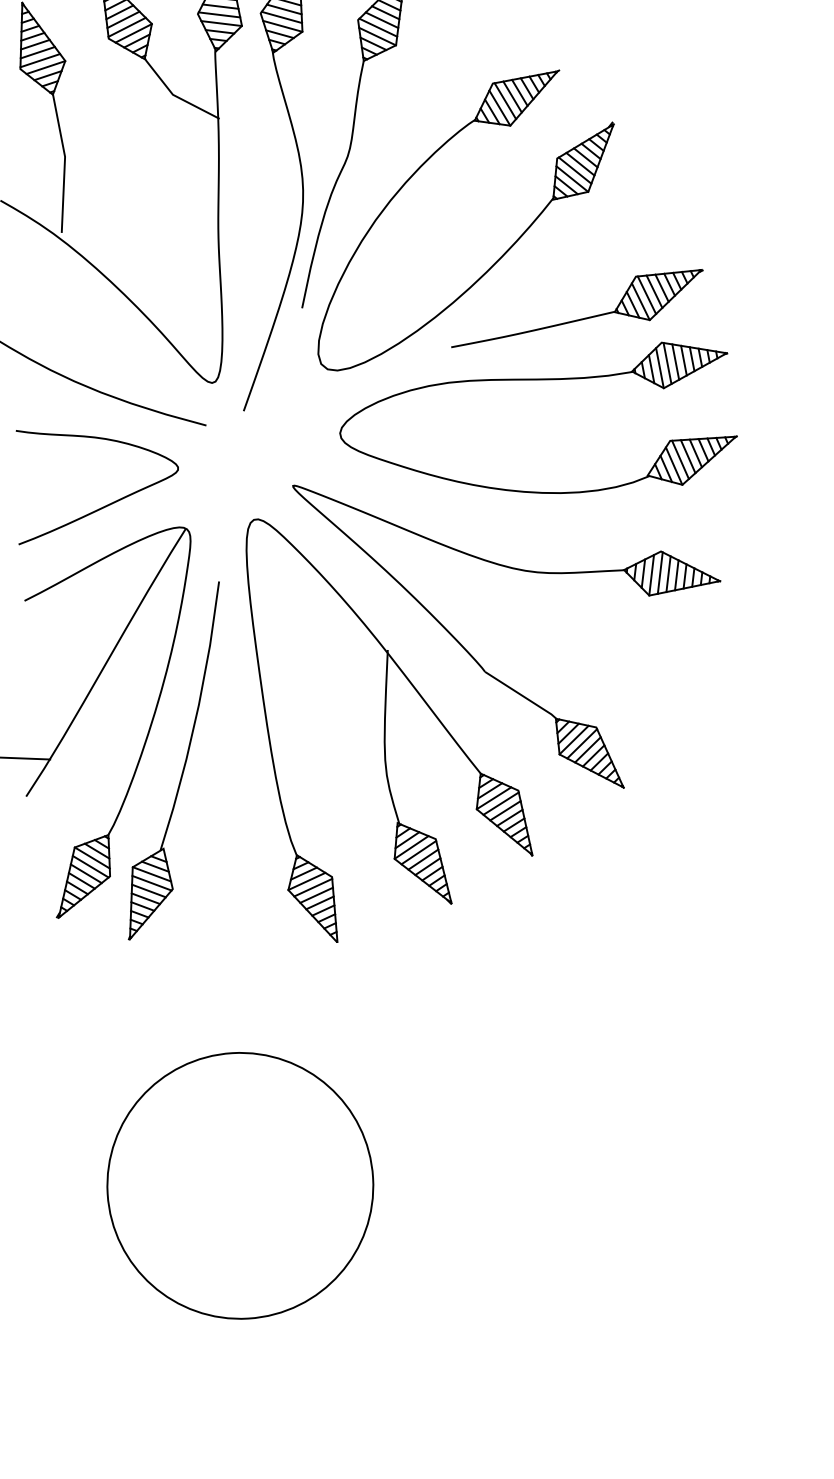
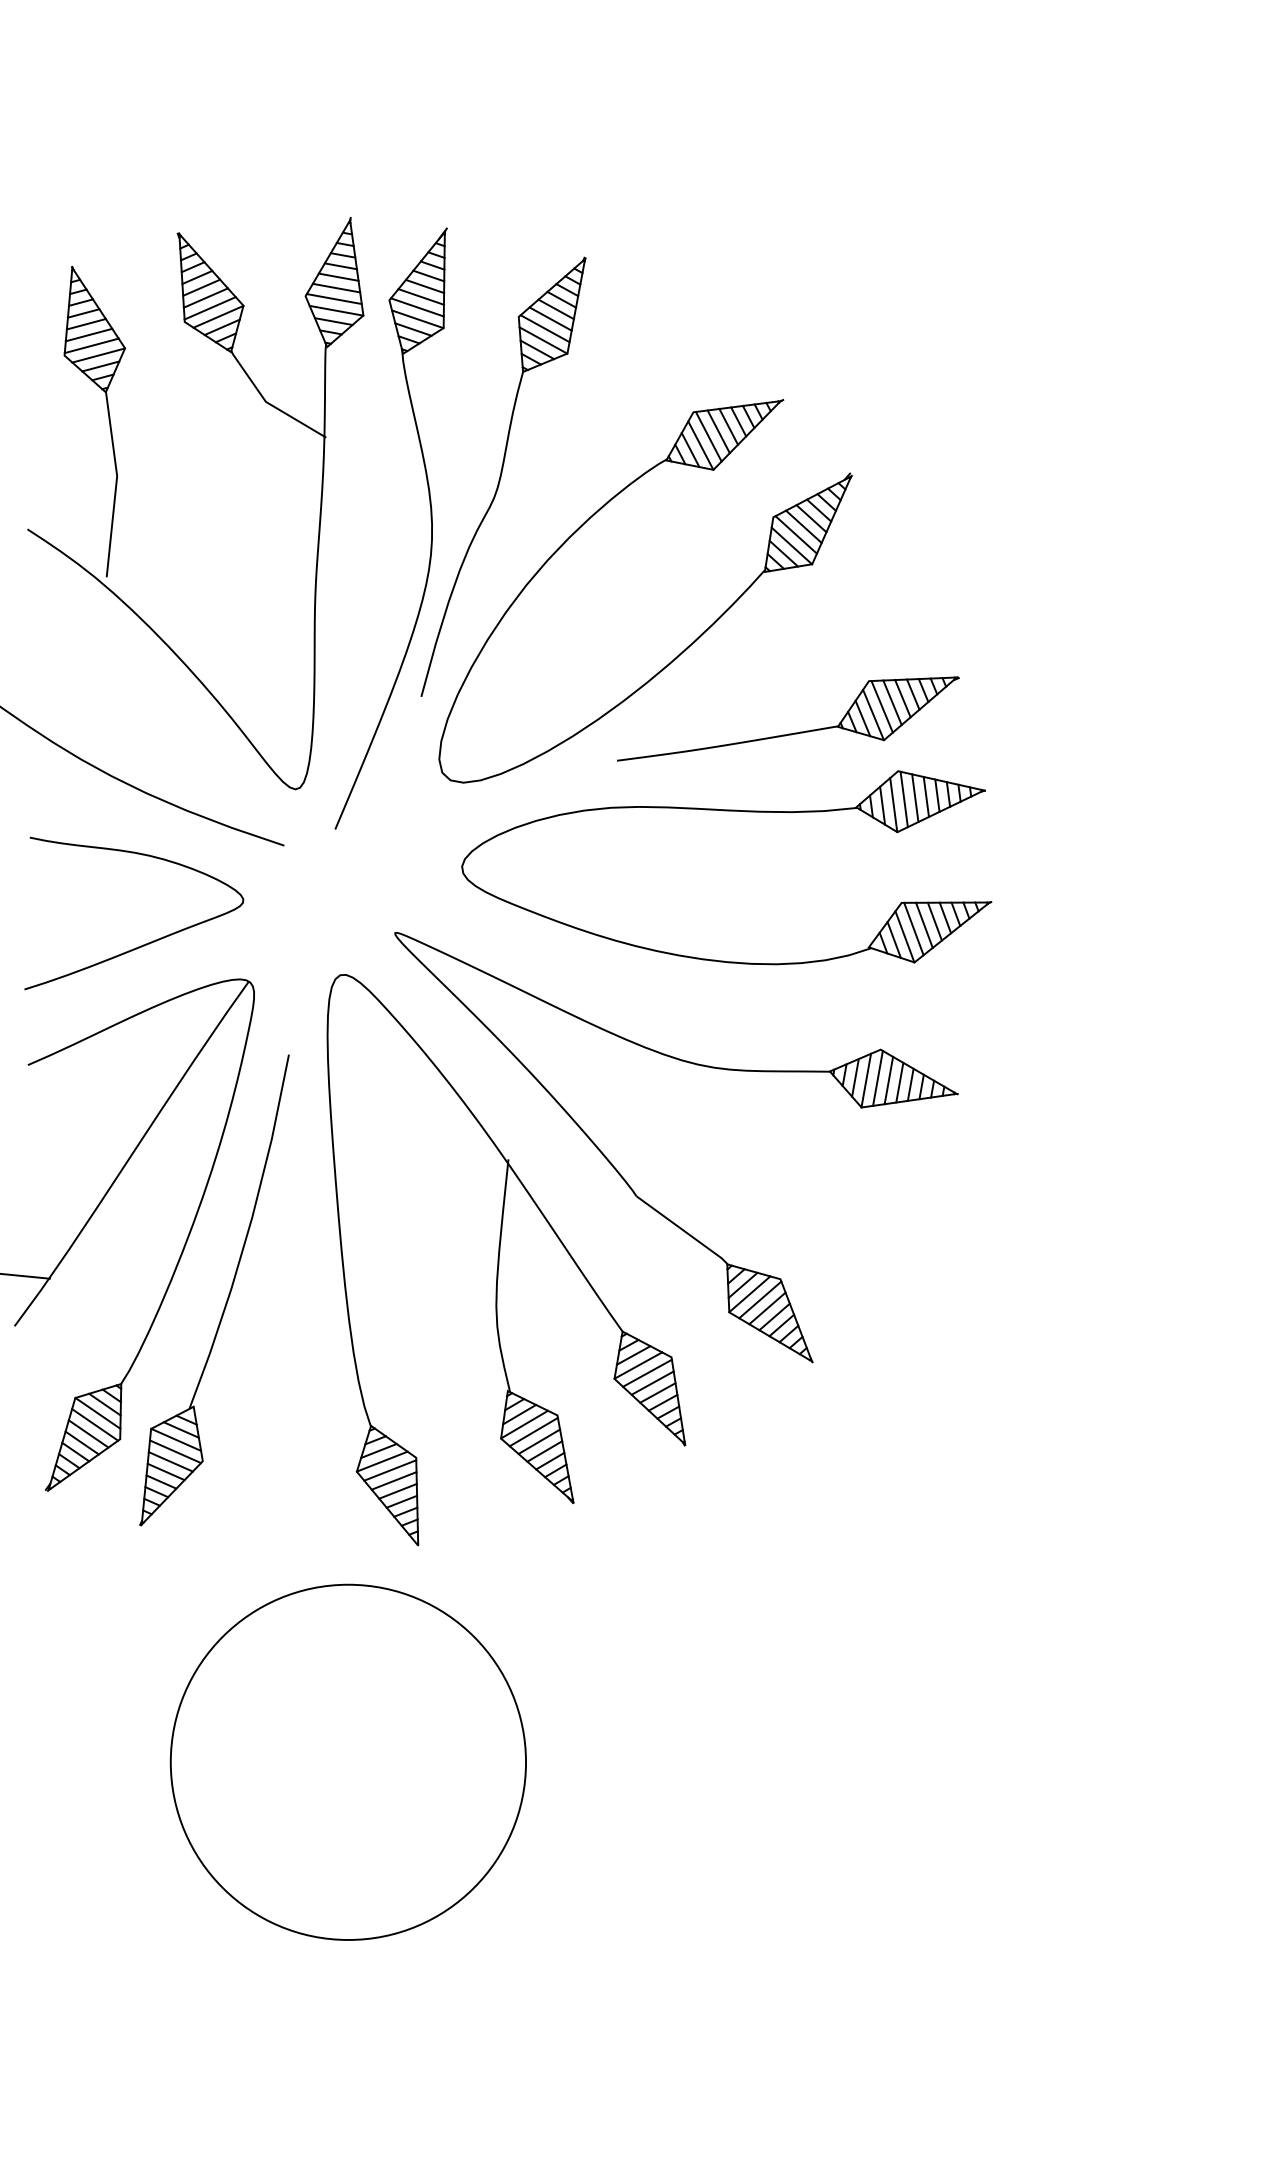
circle: (239, 1185) -> (347, 1761), moved

